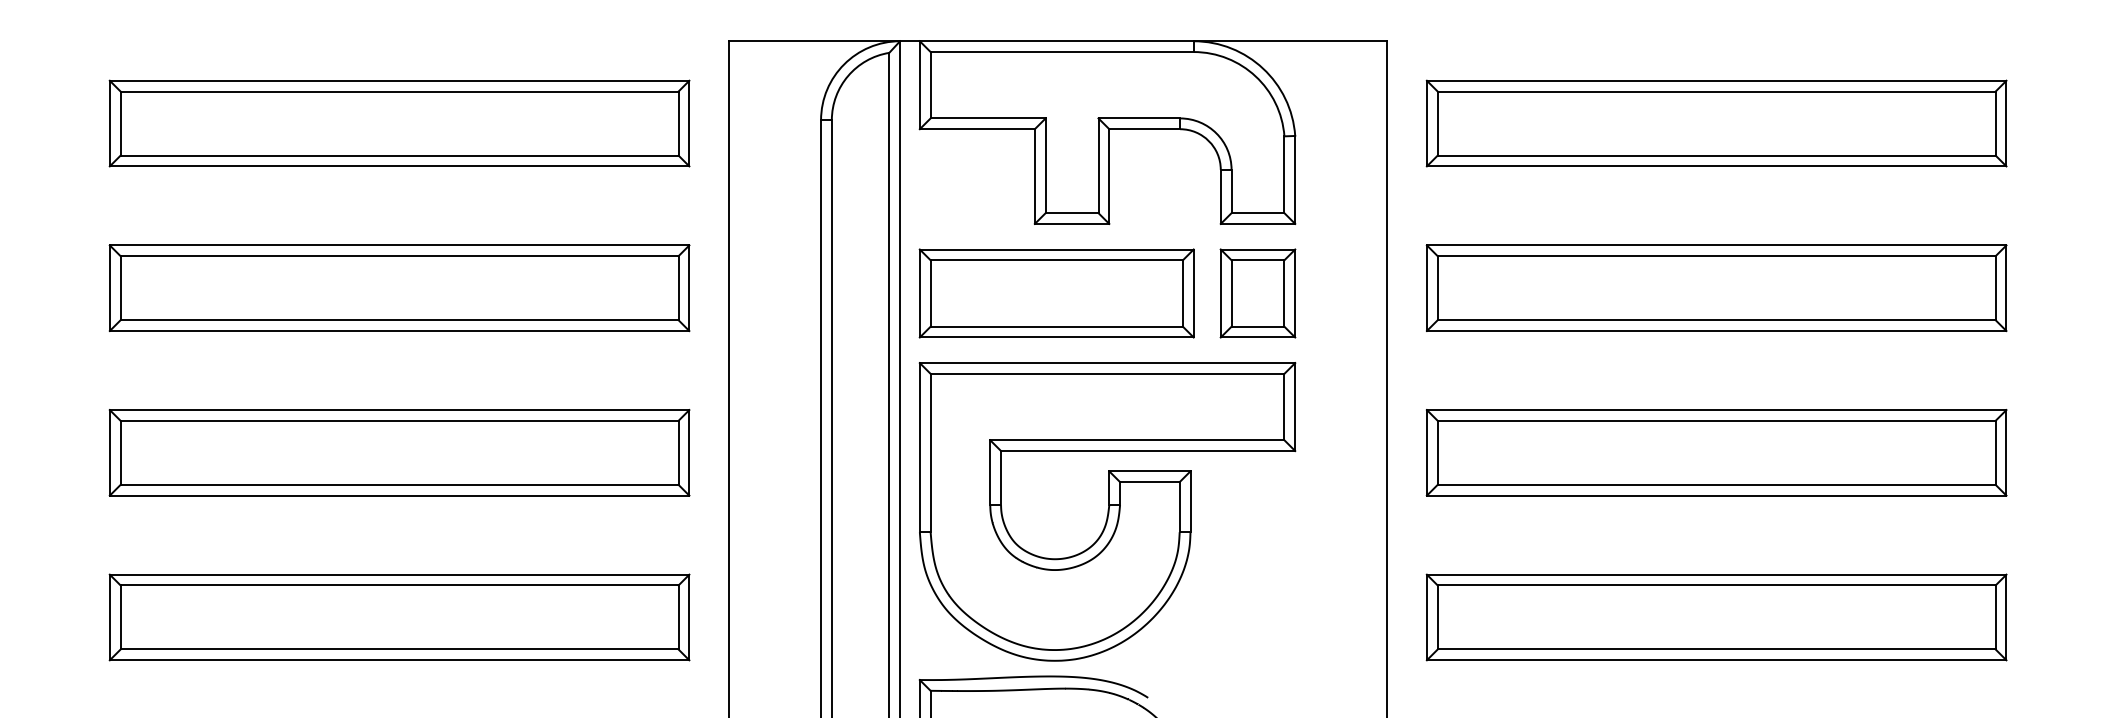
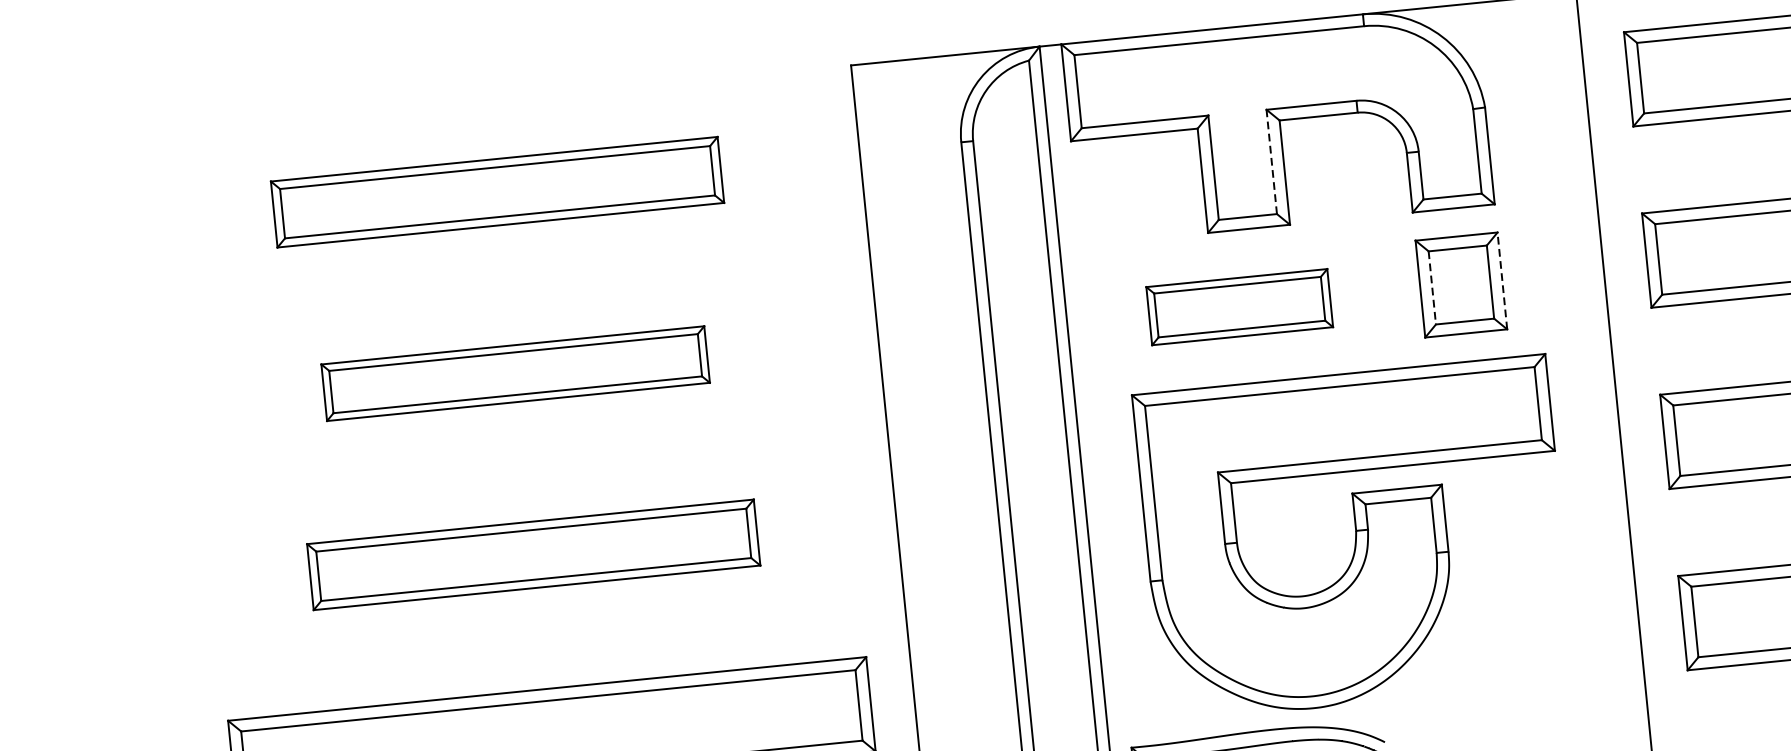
part: (399, 123) -> (497, 192), size x0.7
line: (1098, 165) -> (1271, 161), solid -> dashed
part: (399, 288) -> (515, 373), size x0.6
part: (1056, 293) -> (1239, 307), size x0.6
line: (1295, 293) -> (1502, 280), solid -> dashed
line: (1231, 294) -> (1432, 289), solid -> dashed
part: (399, 452) -> (533, 554), size x0.7
part: (1107, 511) -> (1354, 538), moved

